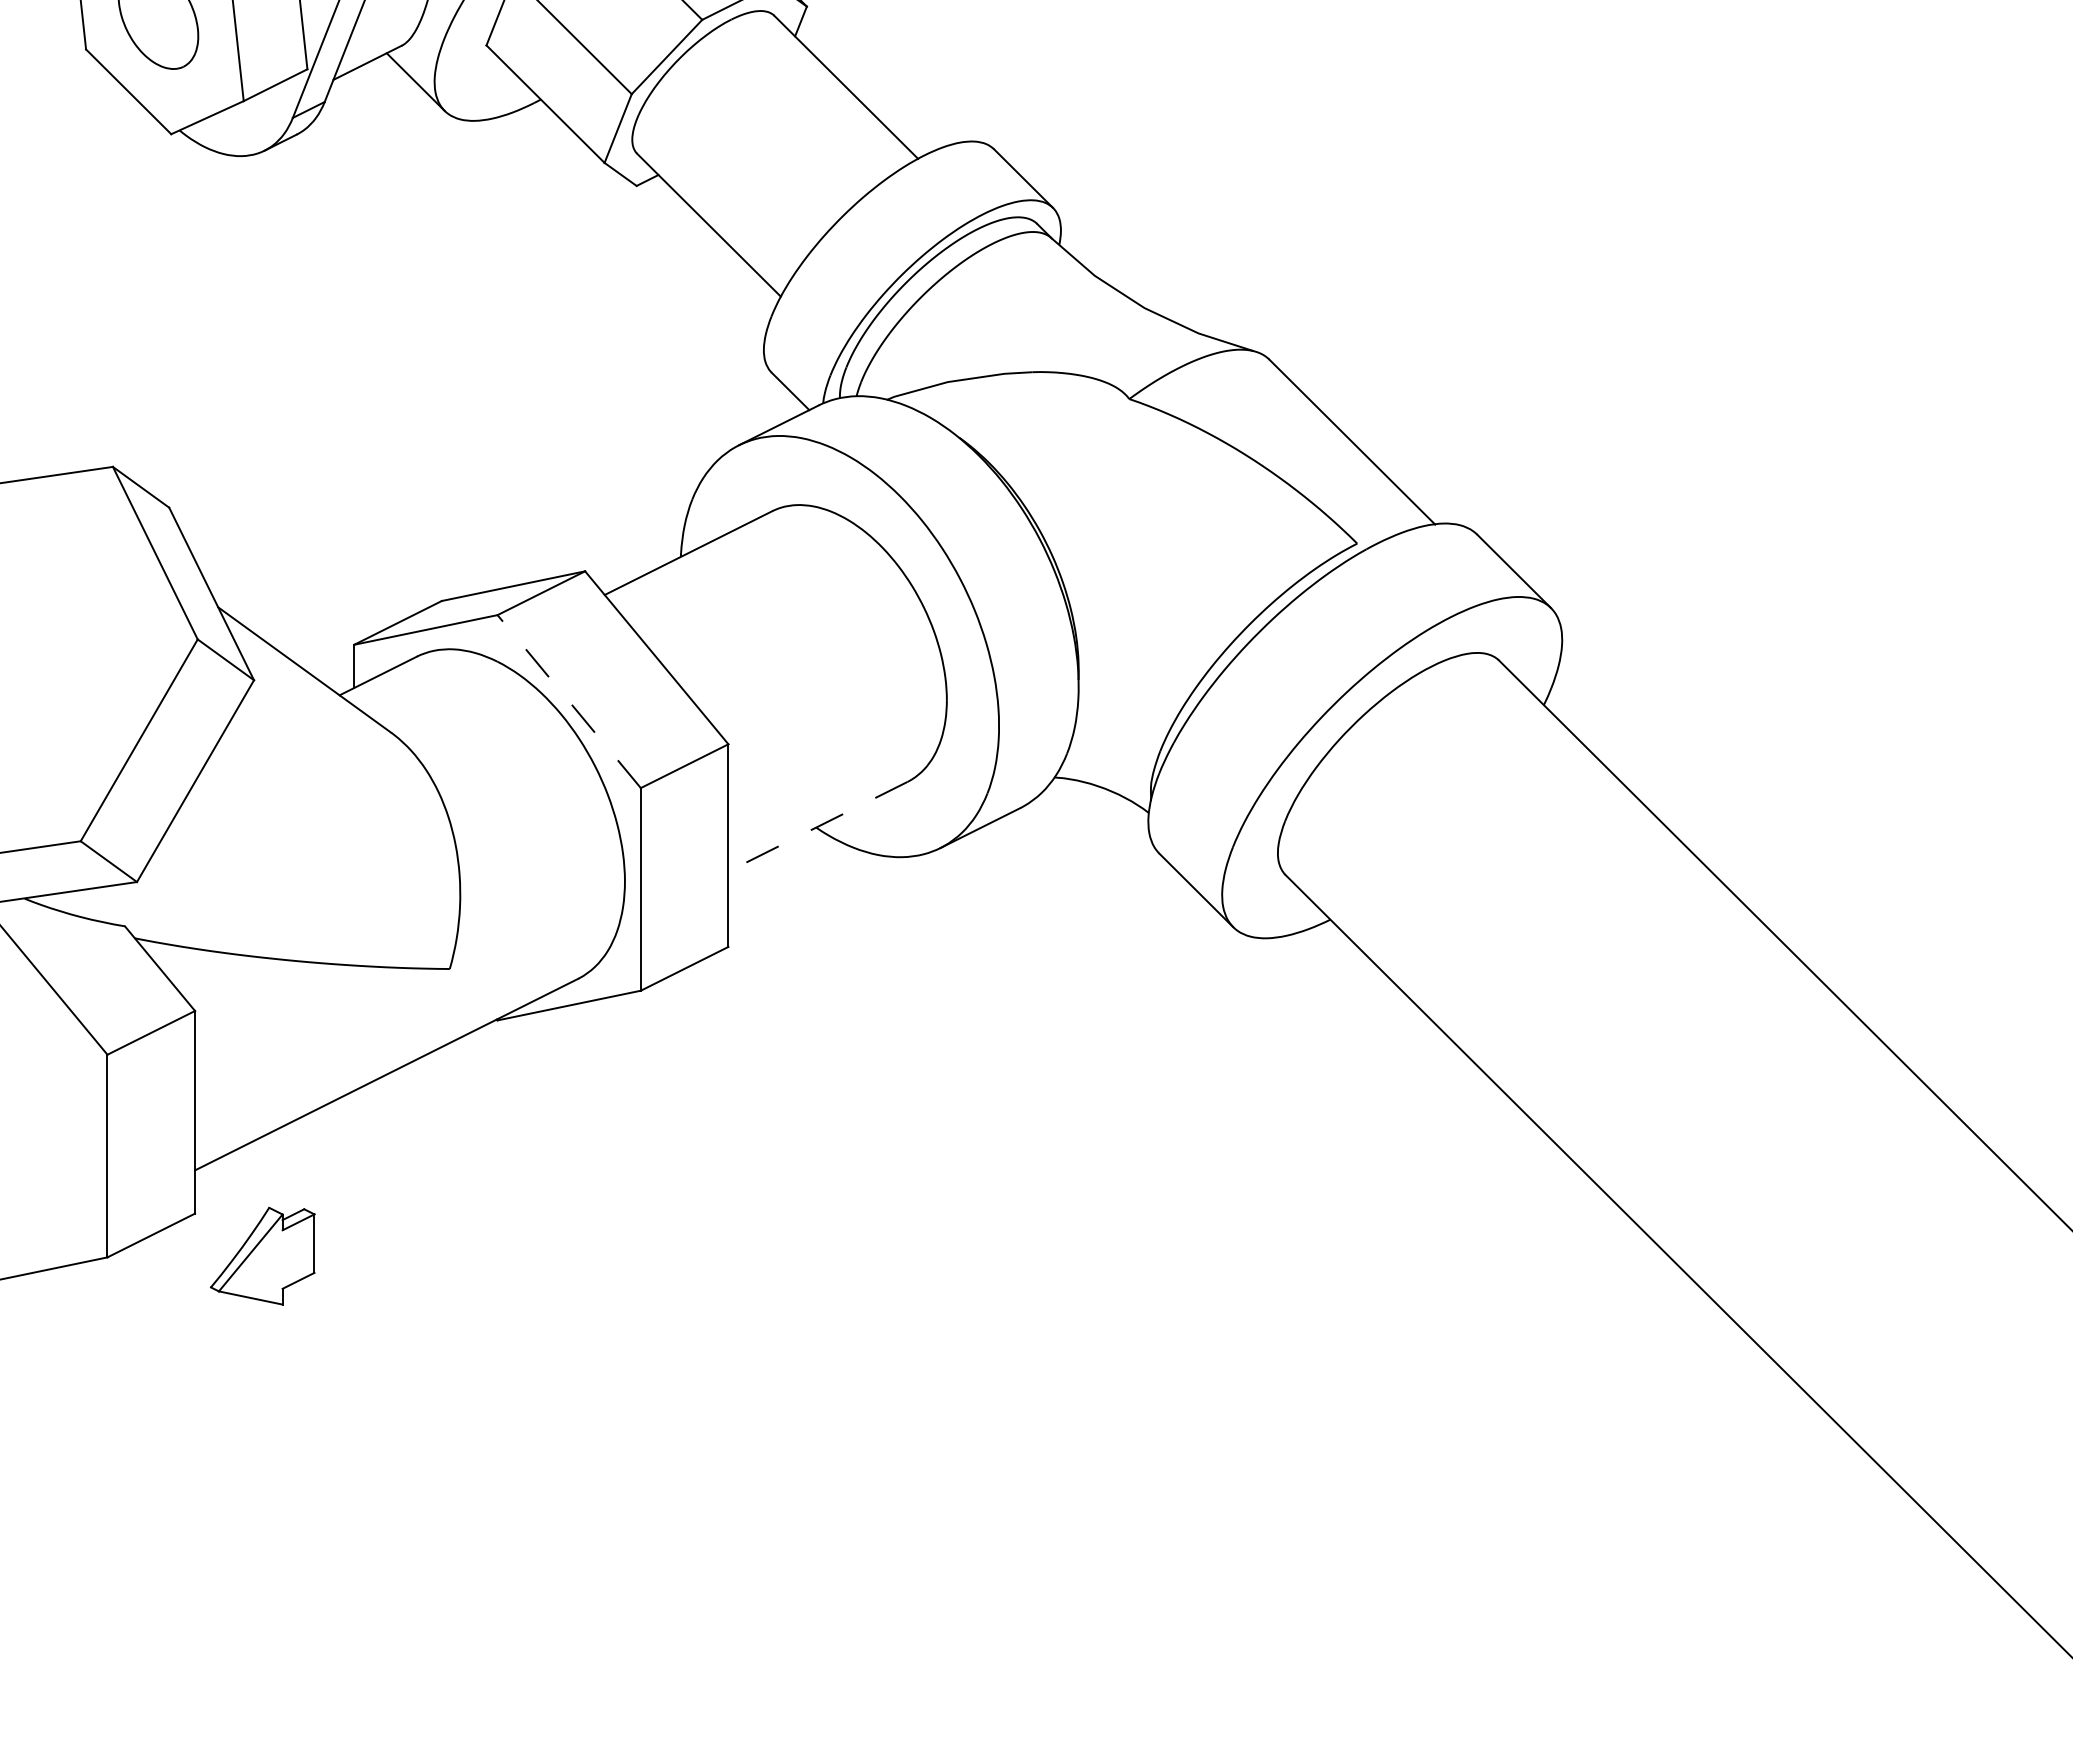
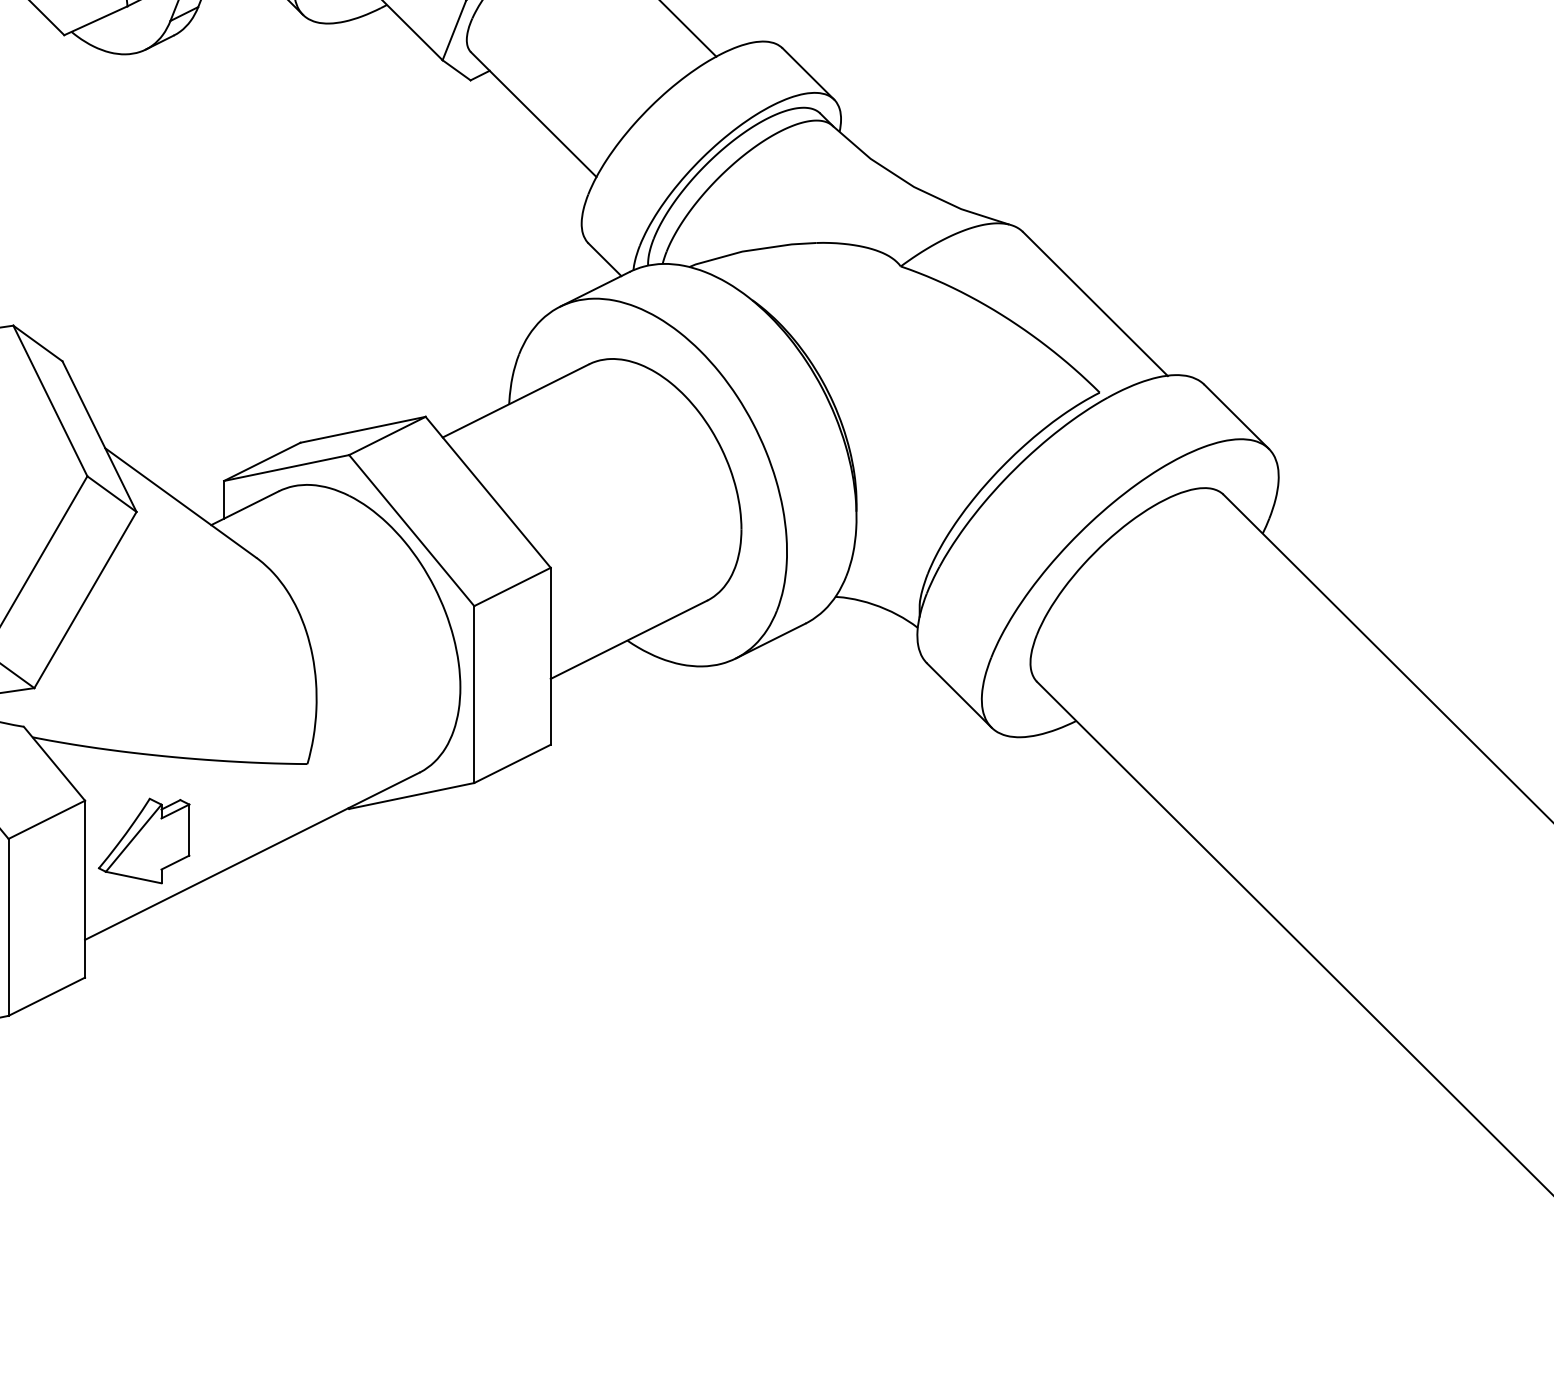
line: (568, 701) -> (411, 530), dashed -> solid
line: (817, 826) -> (628, 639), dashed -> solid
part: (262, 1255) -> (143, 840), moved

